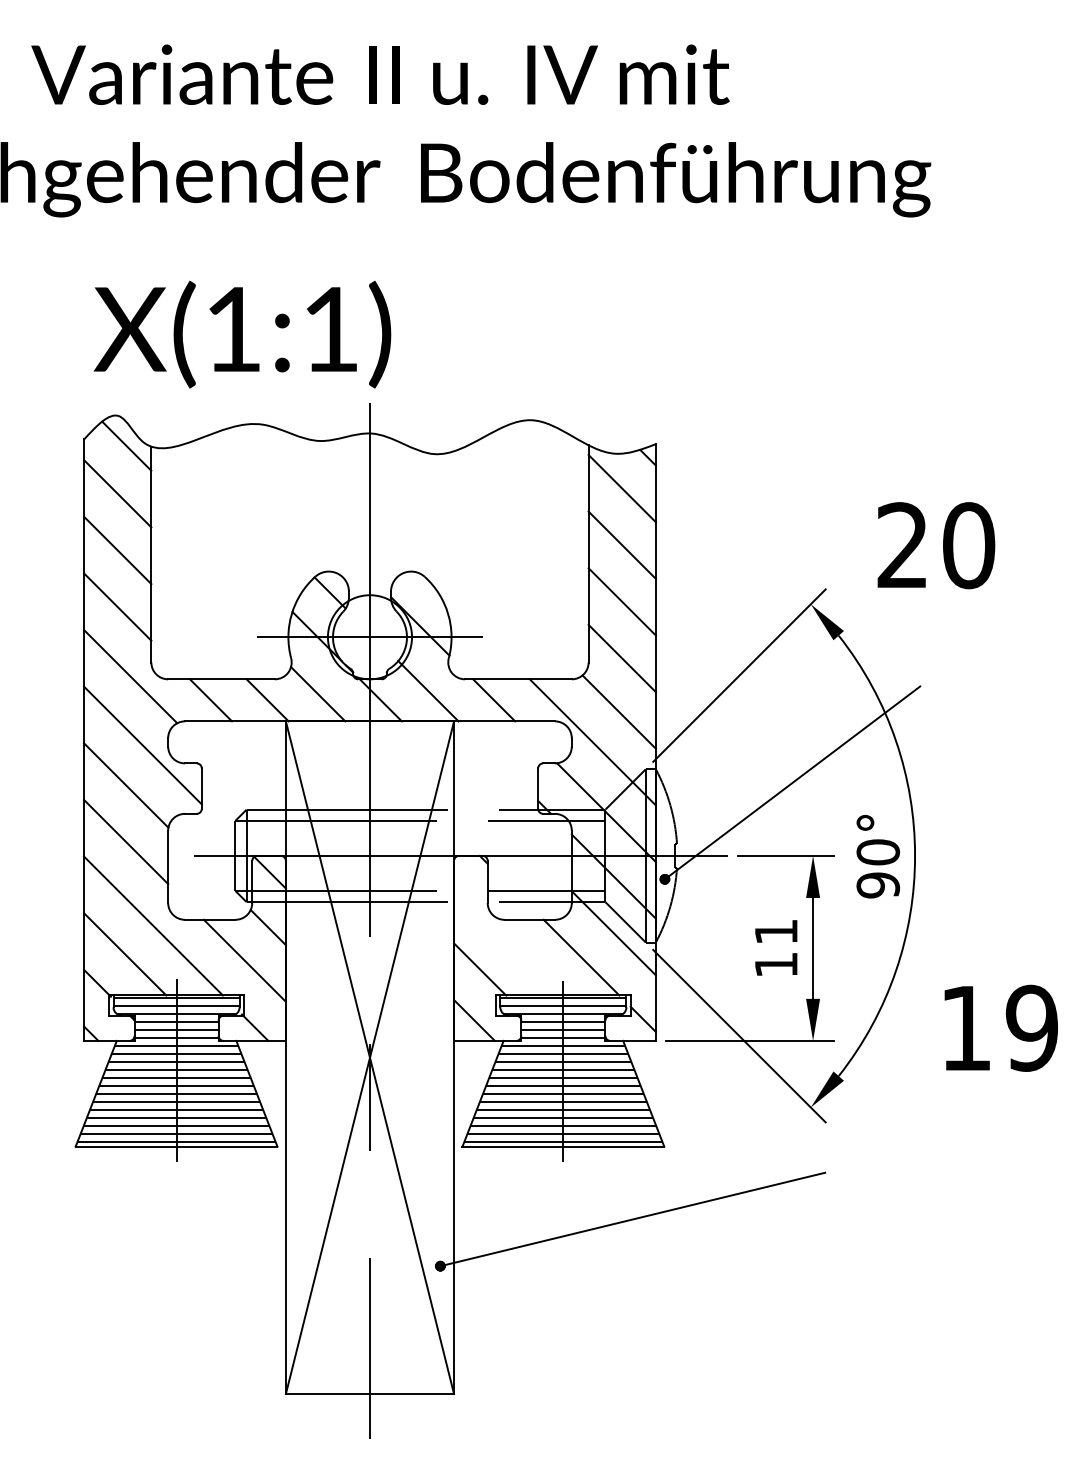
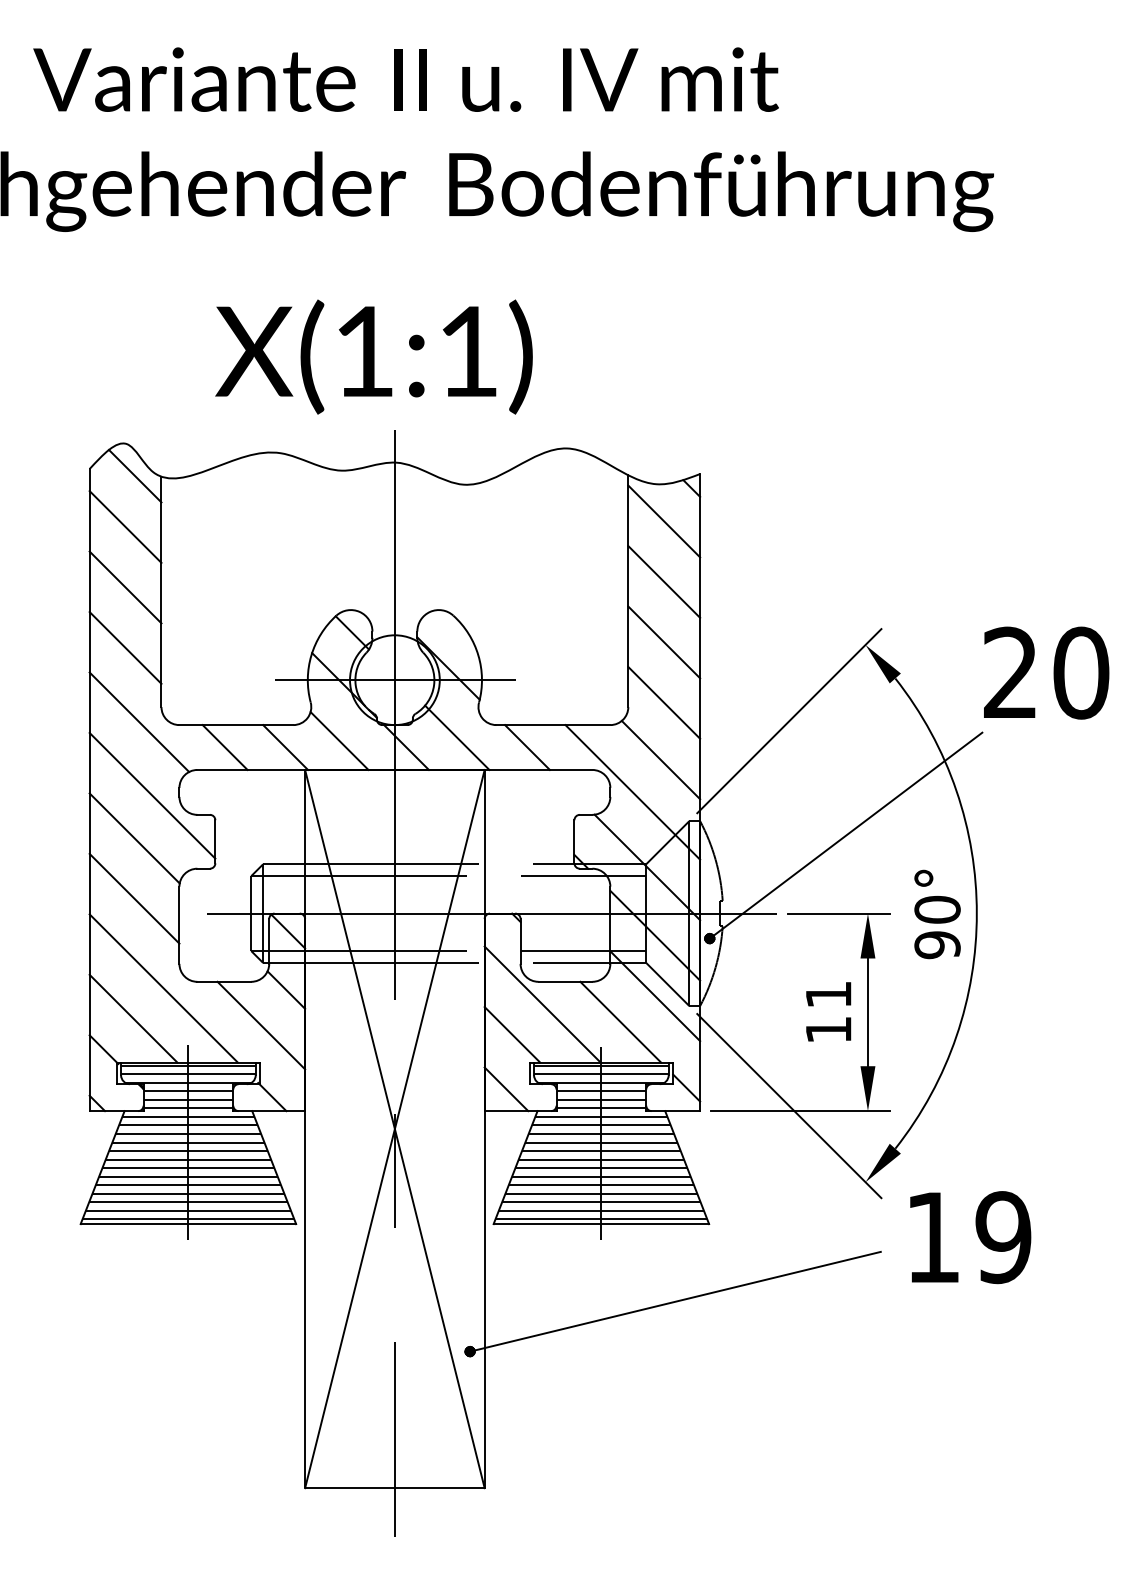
text: (242, 334) -> (374, 356), moved
text: (936, 545) -> (1046, 672), moved
line: (508, 940) -> (542, 1003), added
text: (1000, 1027) -> (969, 1236), moved

